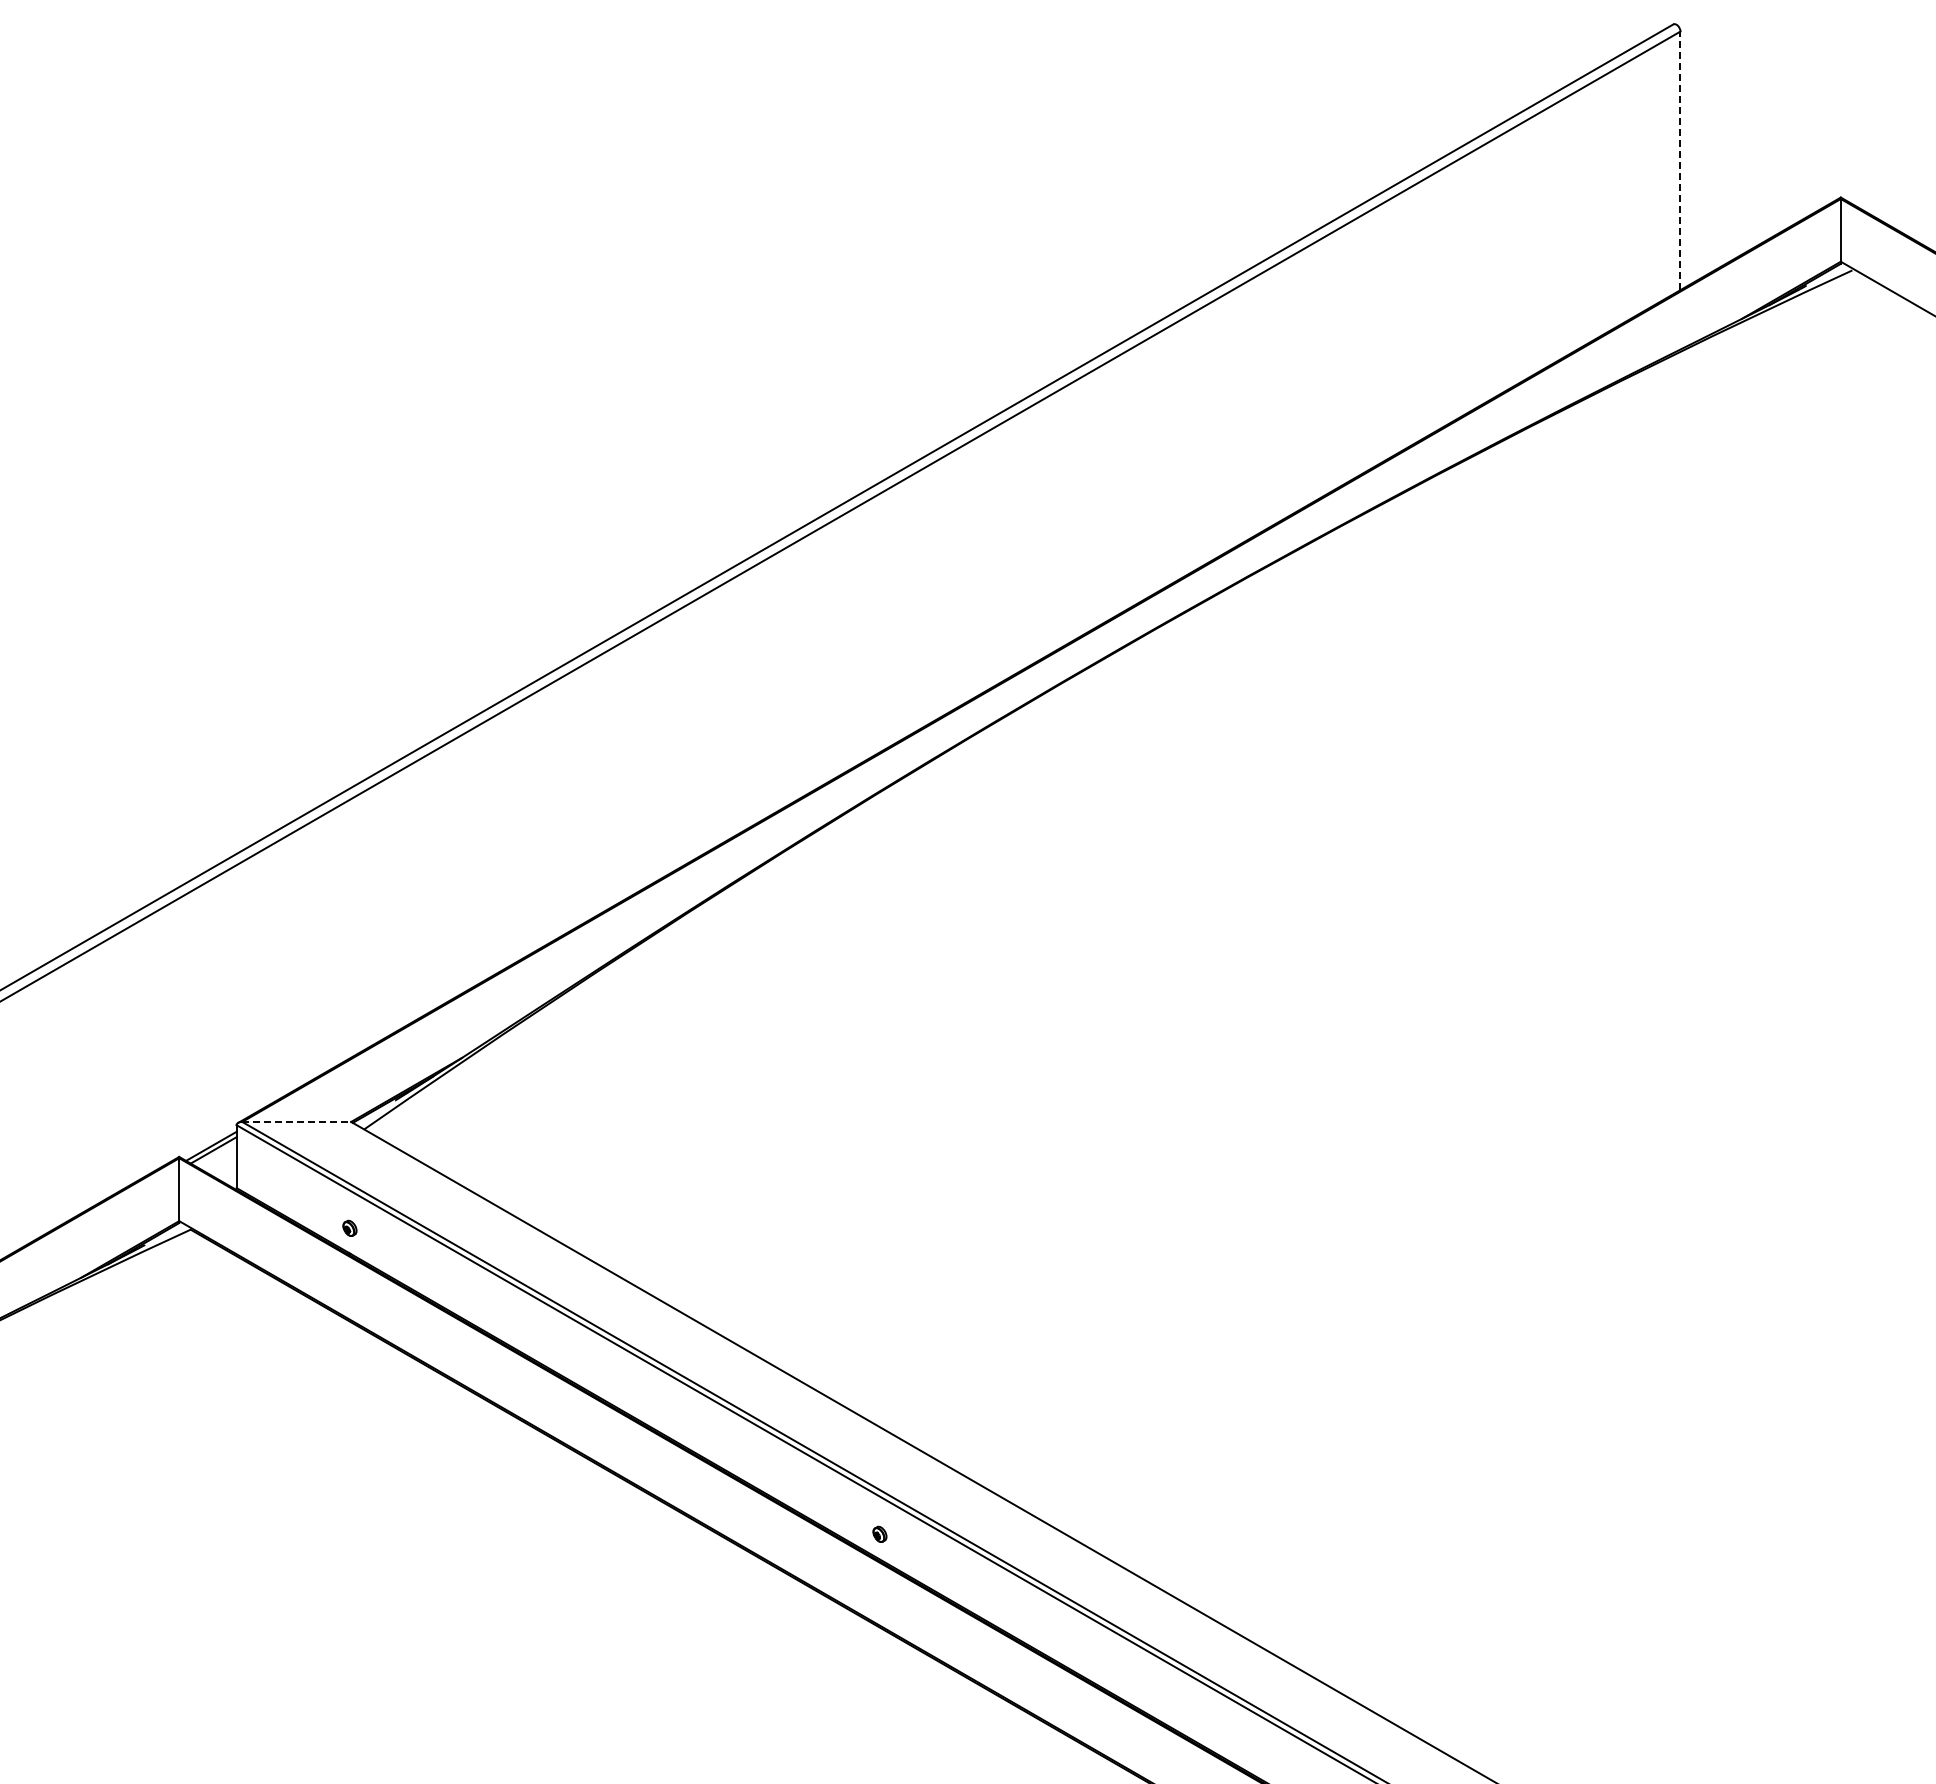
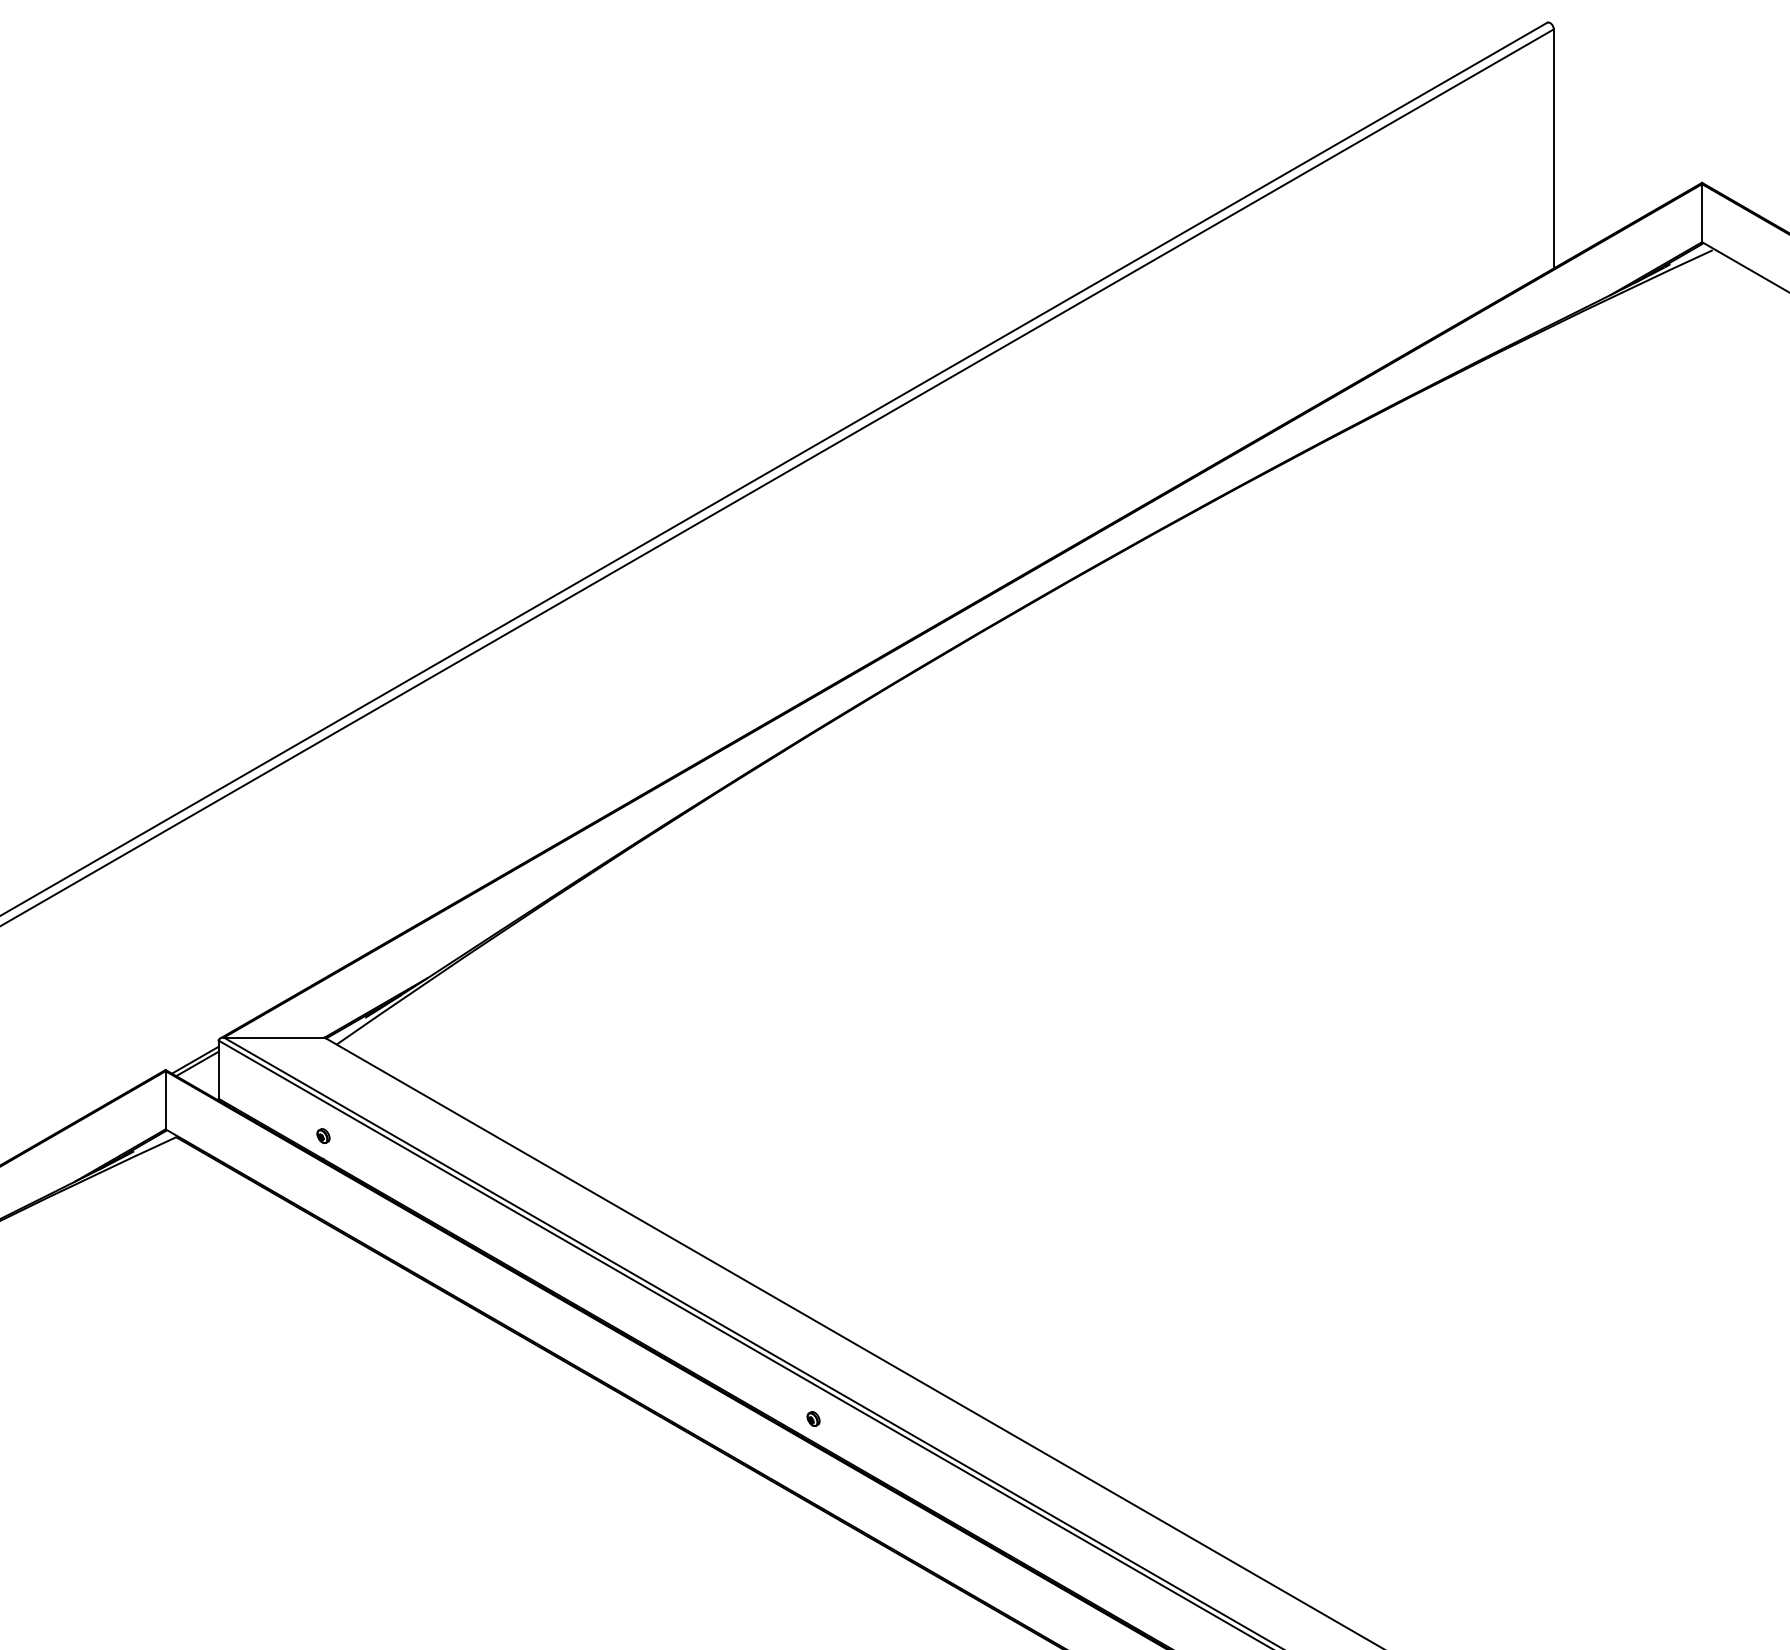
line: (1680, 160) -> (1553, 148), dashed -> solid
line: (297, 1121) -> (274, 1037), dashed -> solid

